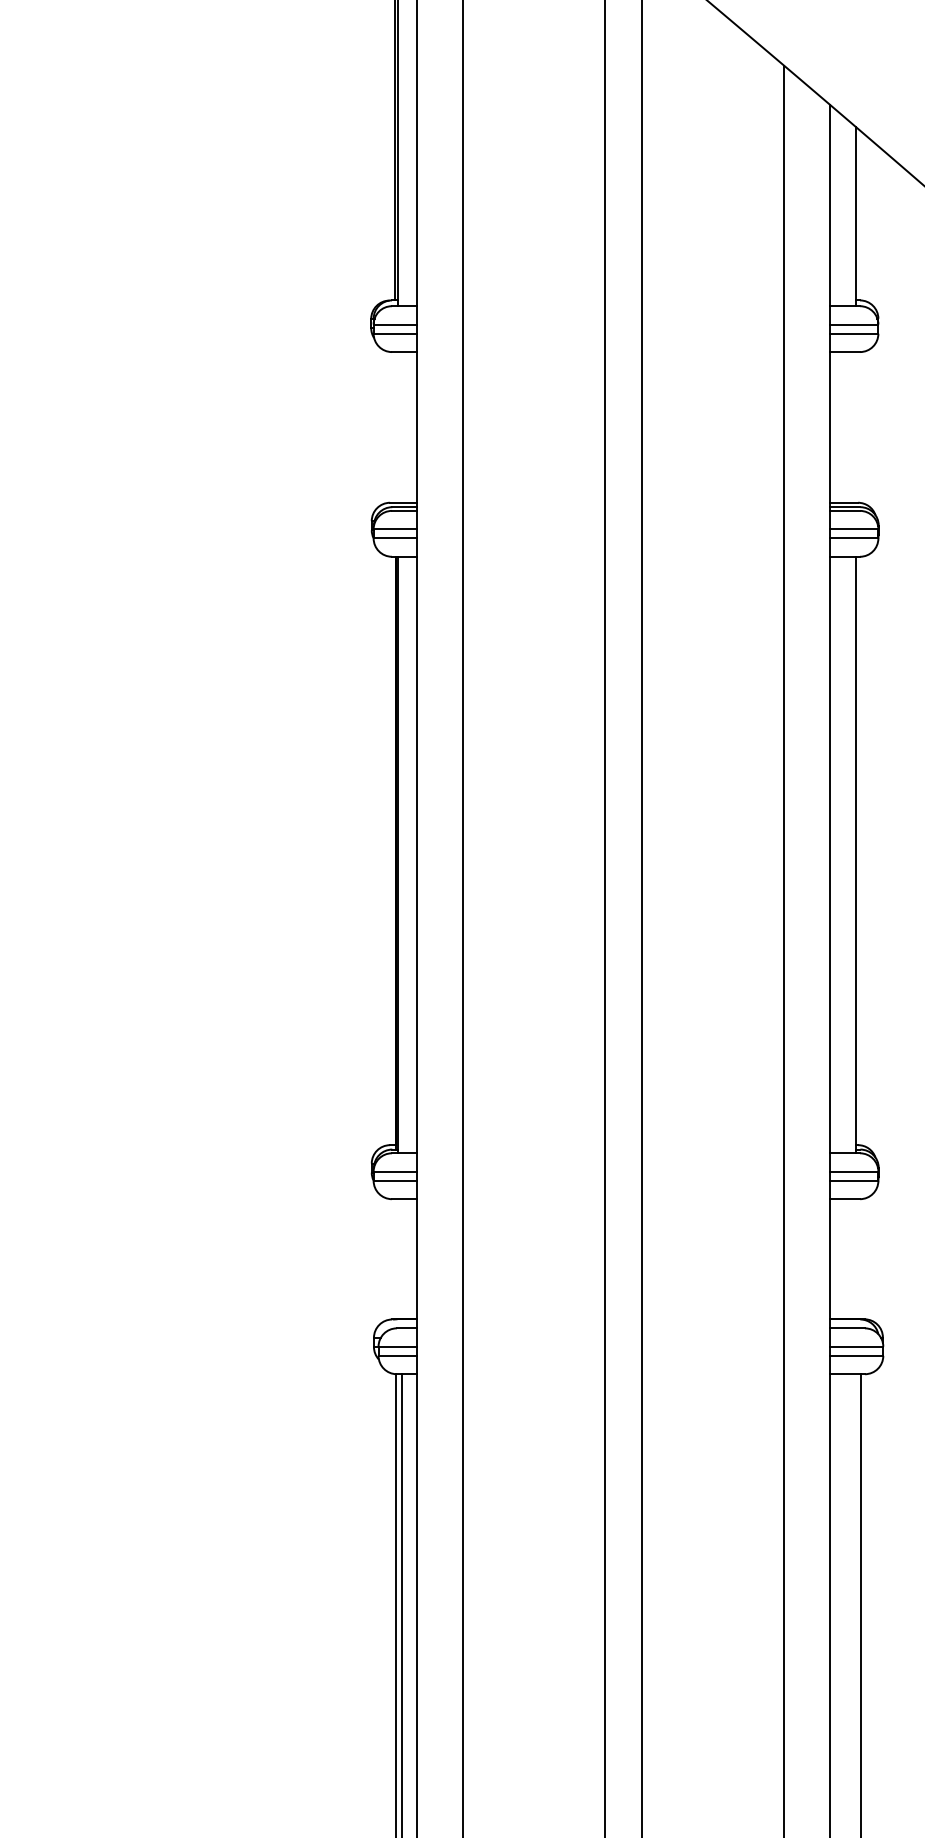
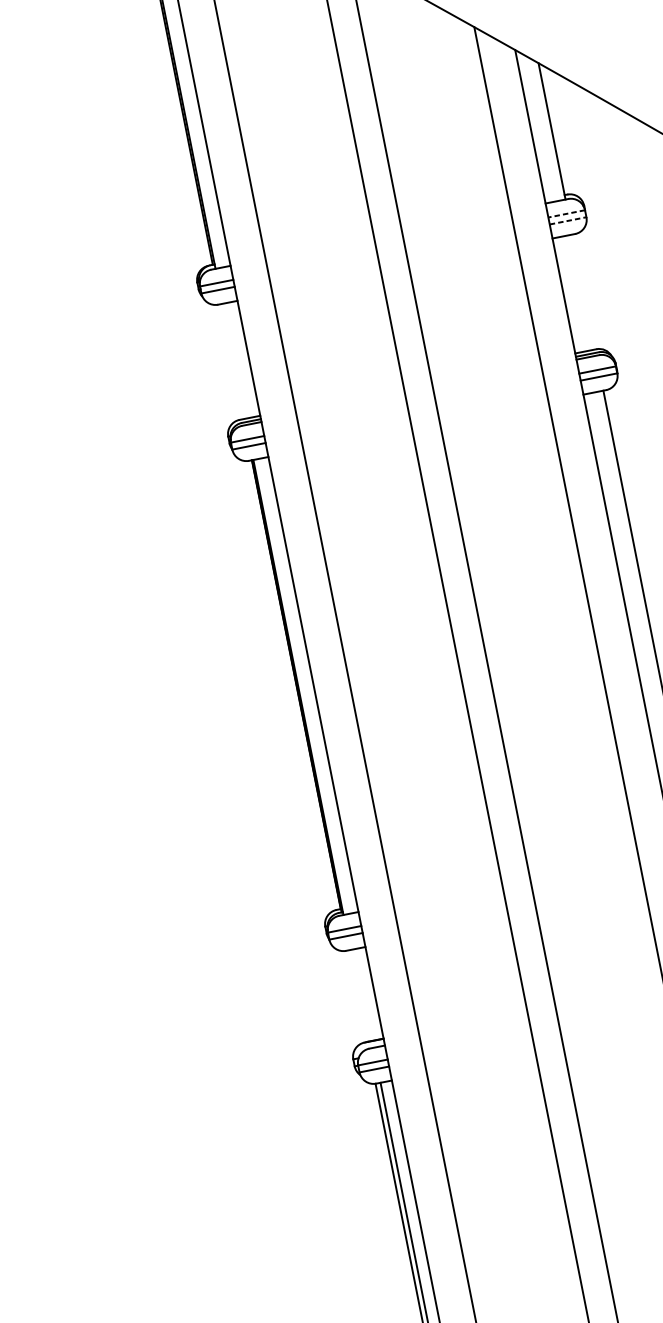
line: (853, 324) -> (566, 213), solid -> dashed
line: (854, 333) -> (568, 220), solid -> dashed

